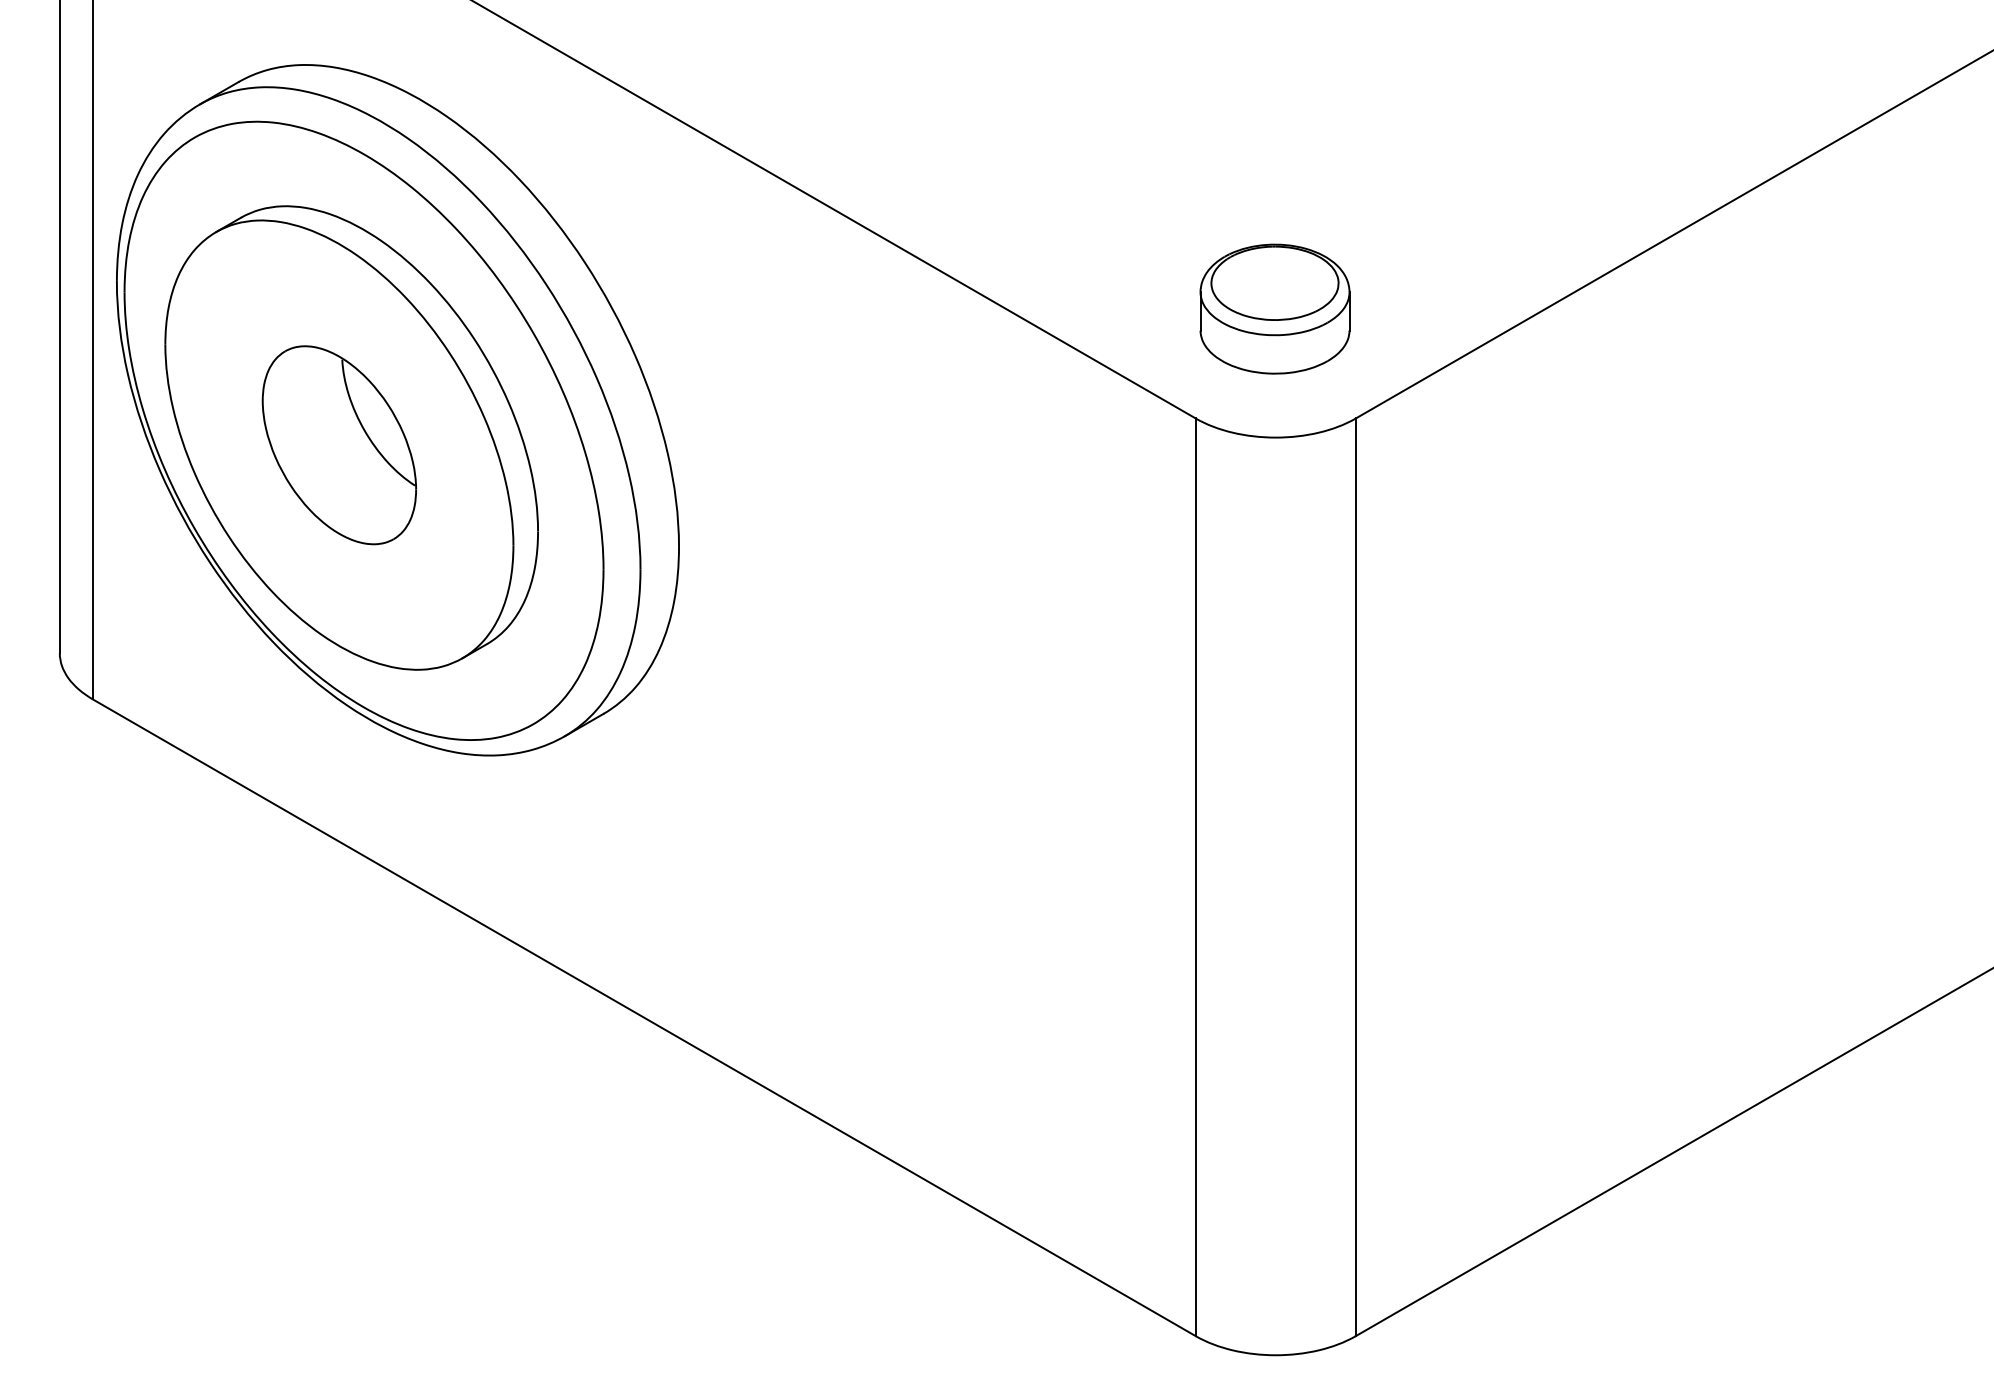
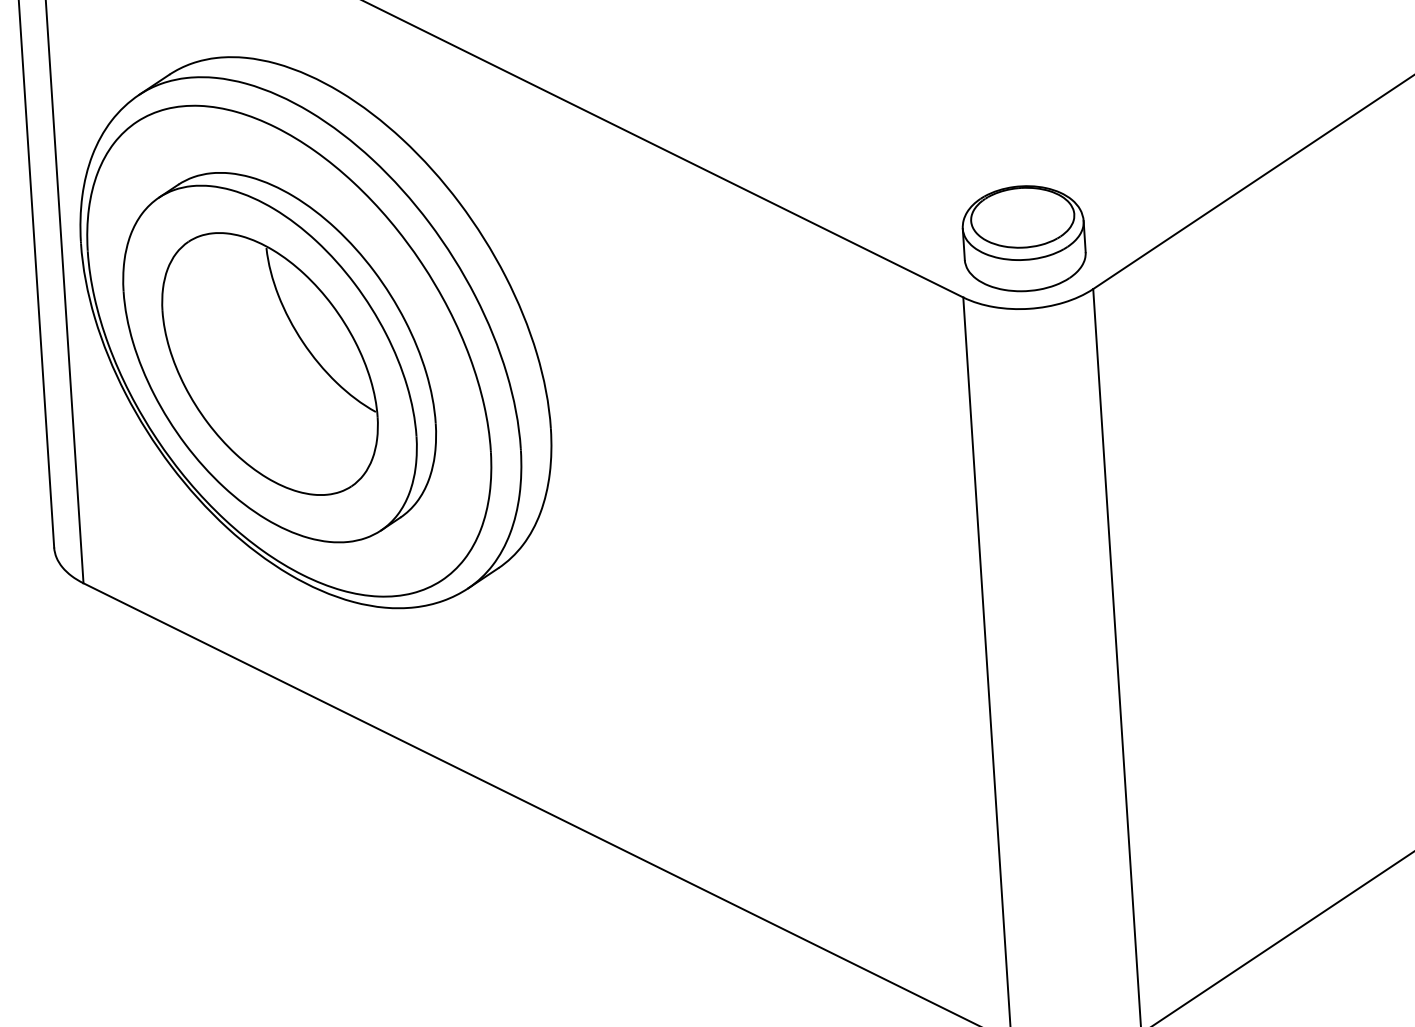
part: (1274, 308) -> (1023, 238), moved
part: (339, 445) -> (270, 364), size x1.67

